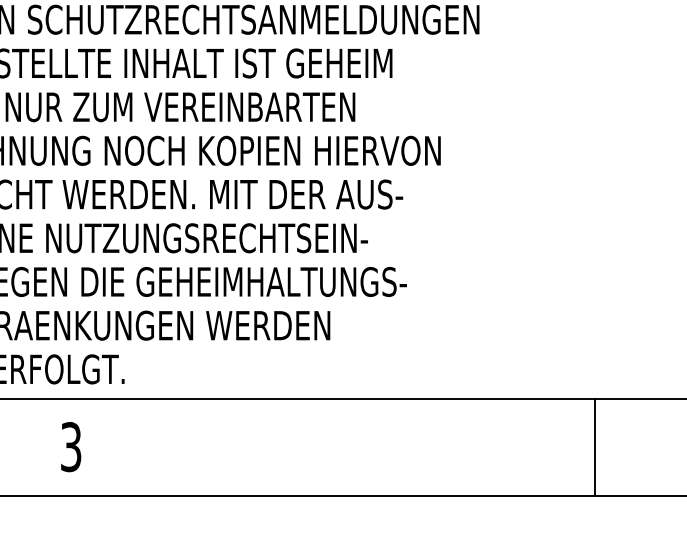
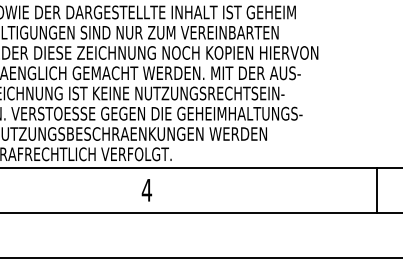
text: (70, 445) -> (146, 189), 3 -> 4
line: (594, 445) -> (376, 189), moved

